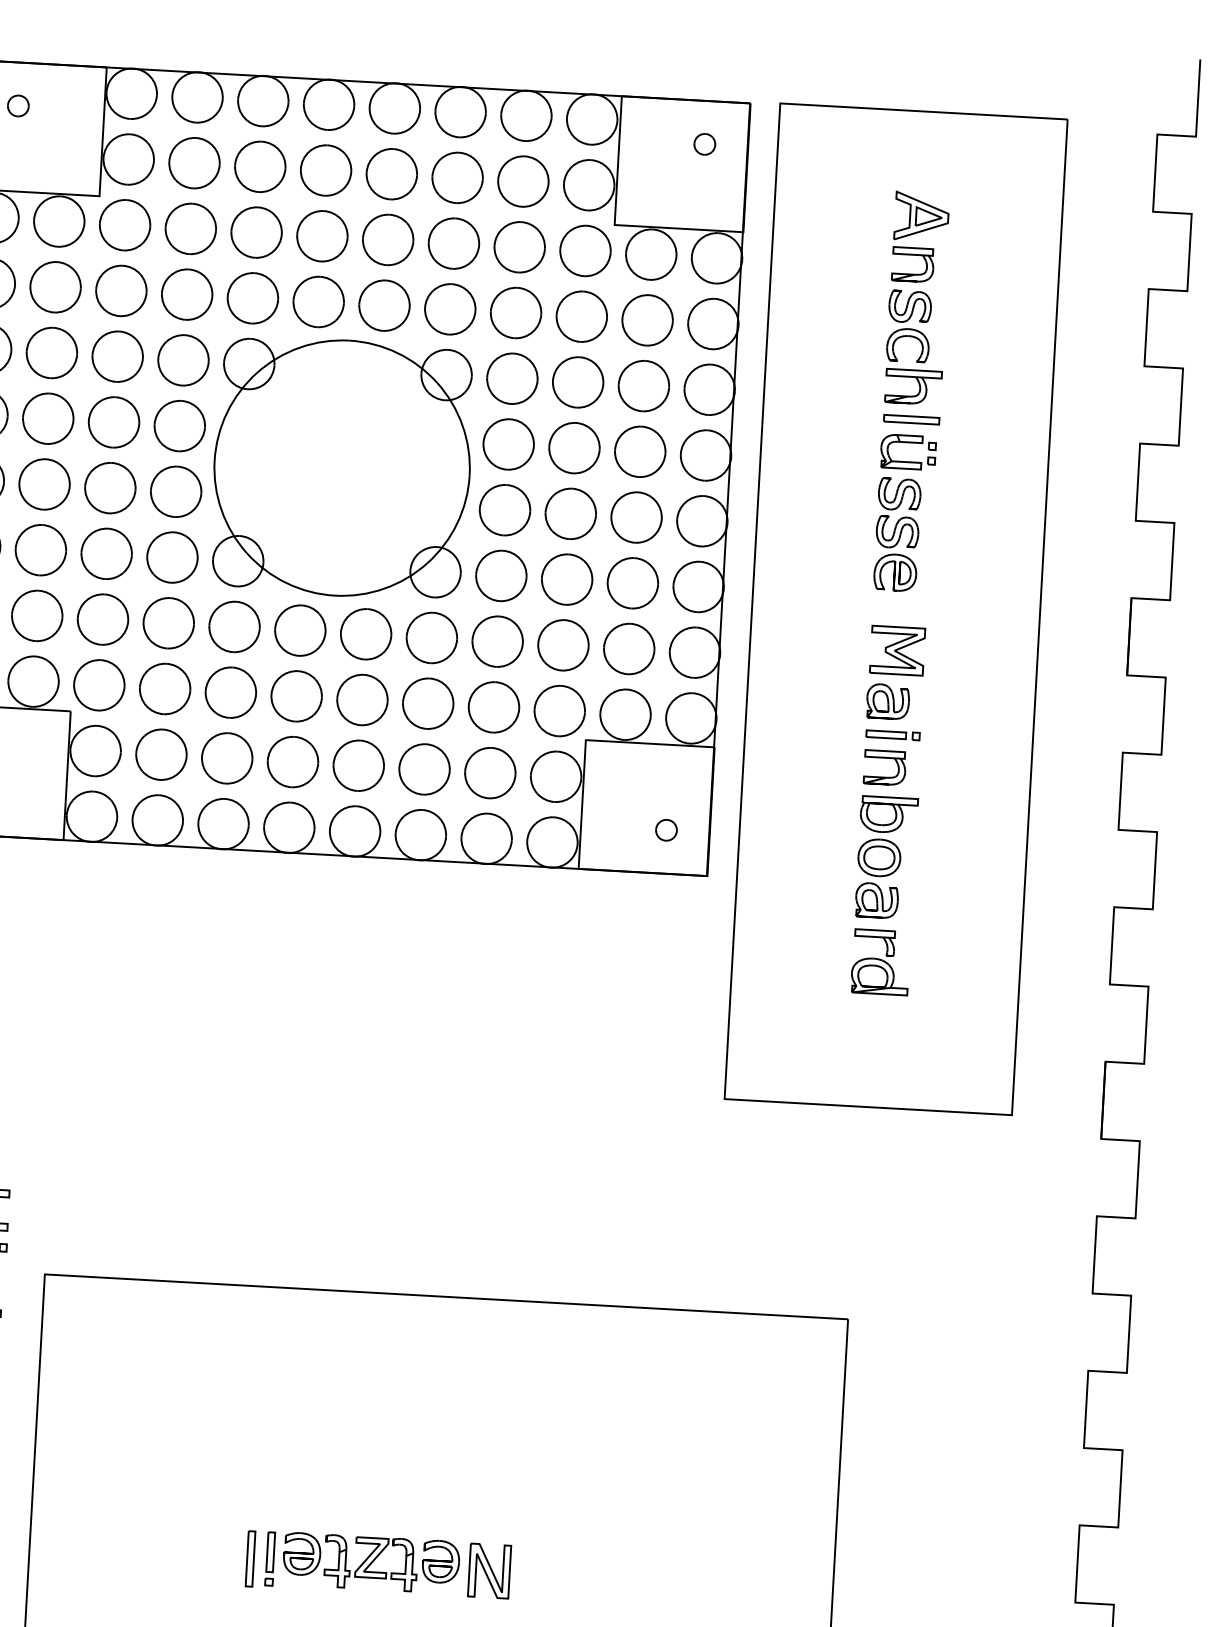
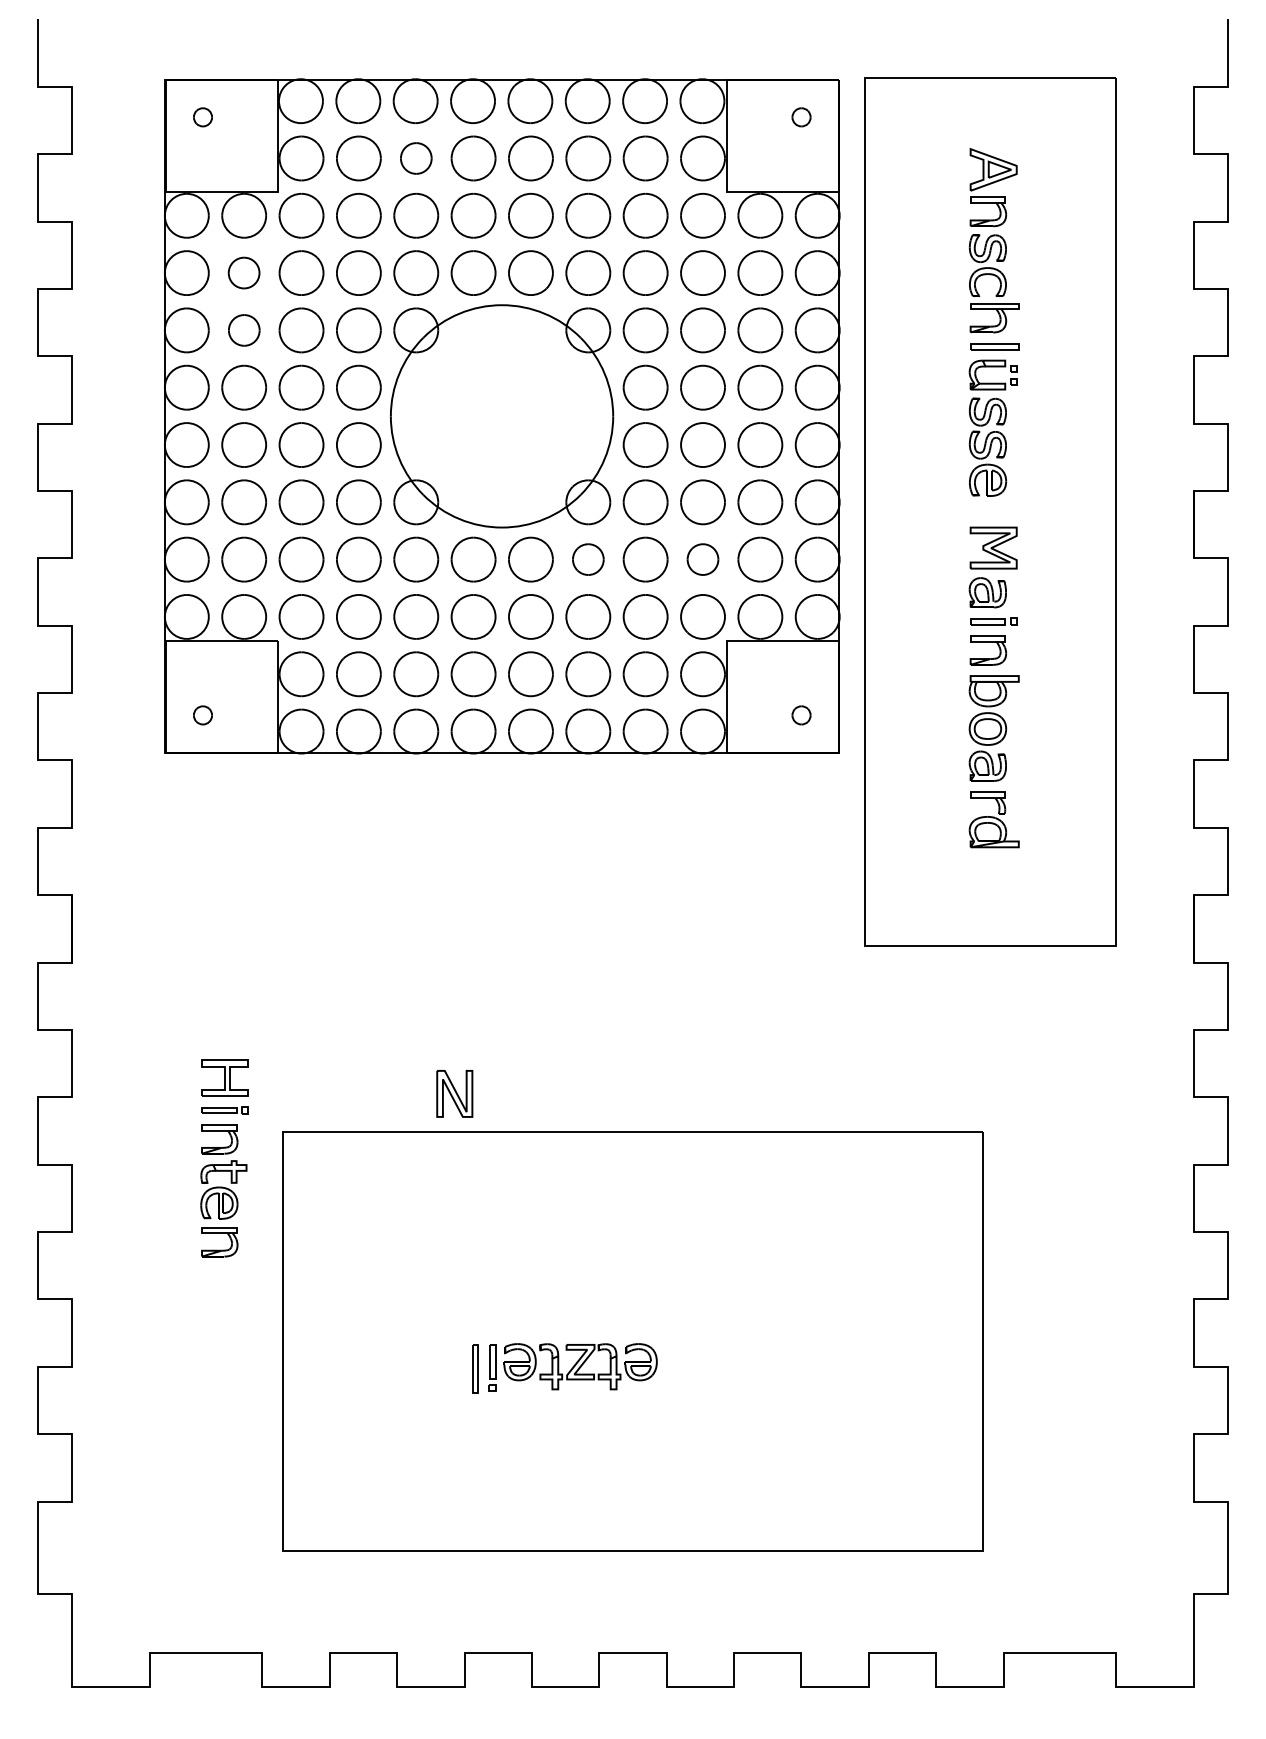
part: (260, 166) -> (416, 158), size x0.7
part: (54, 286) -> (243, 272), size x0.7
part: (52, 353) -> (244, 330), size x0.7
part: (432, 637) -> (588, 559), size x0.7
part: (562, 645) -> (702, 559), size x0.7
part: (489, 1570) -> (454, 1093), moved

